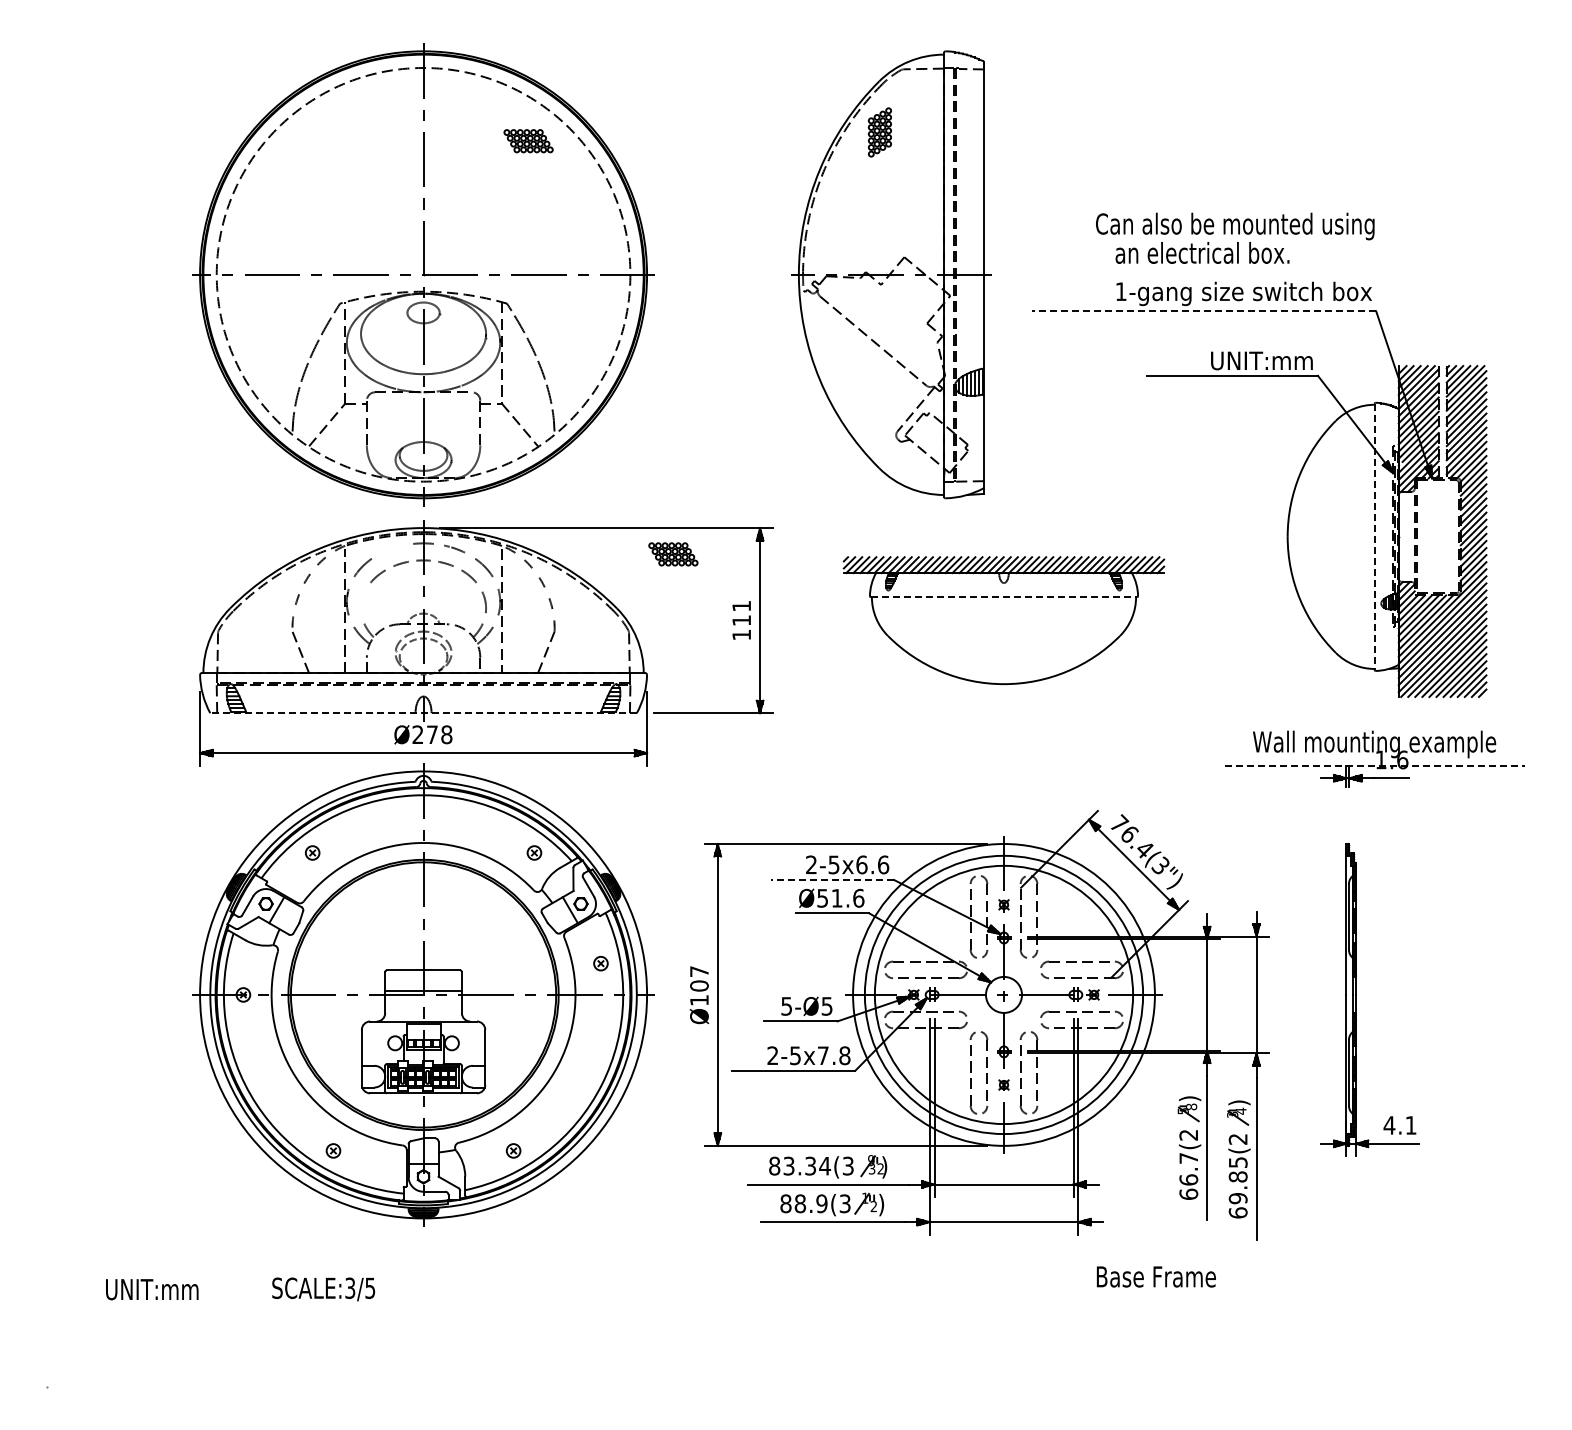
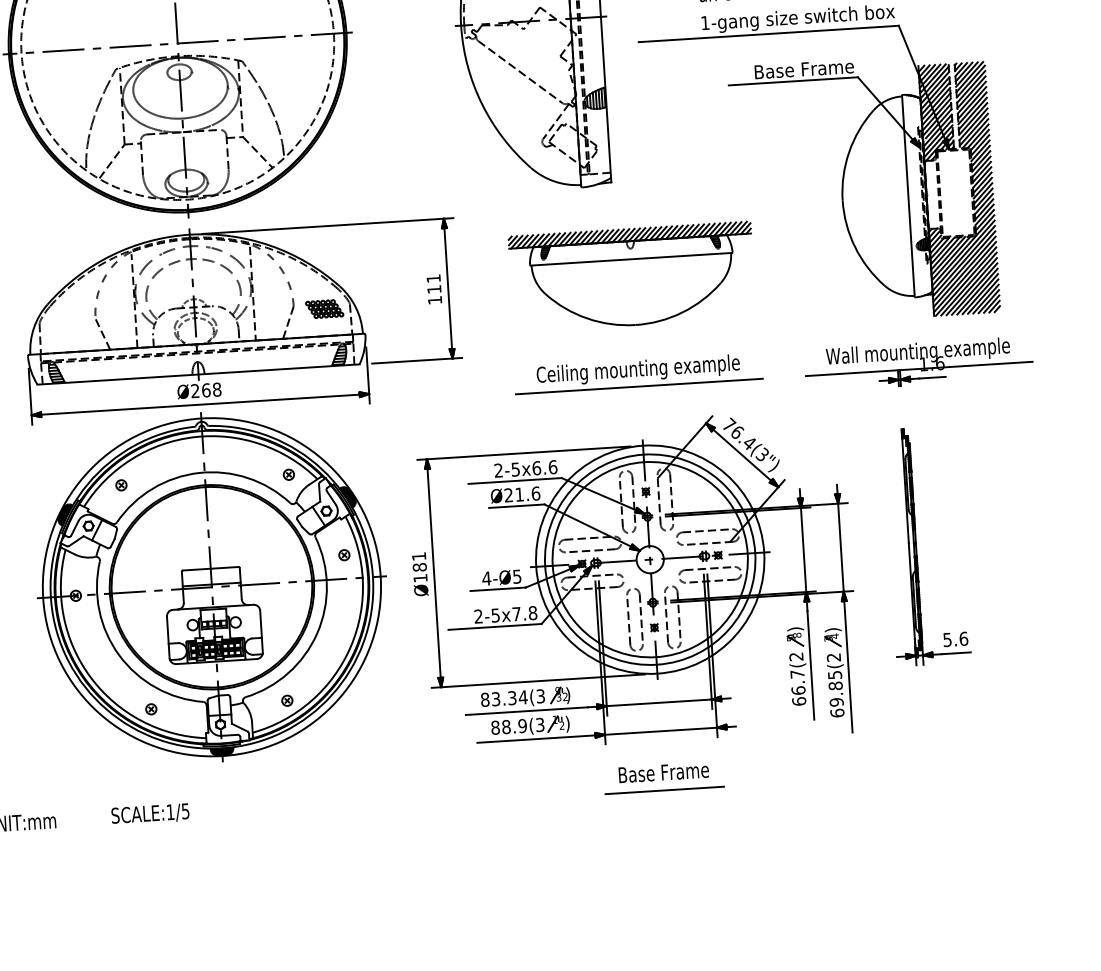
line: (1203, 311) -> (768, 34), dashed -> solid
text: (1247, 360) -> (803, 69), UNIT:mm -> Base Frame
line: (1374, 537) -> (908, 196), dashed -> solid
line: (392, 548) -> (167, 251), added
part: (673, 554) -> (324, 309), moved
line: (1004, 597) -> (631, 259), dashed -> solid
part: (362, 602) -> (147, 293), added
line: (423, 713) -> (198, 374), dashed -> solid
text: (432, 734) -> (206, 390), Ø278 -> Ø268
part: (1003, 748) -> (638, 373), added
line: (1375, 765) -> (919, 368), dashed -> solid
line: (832, 879) -> (515, 480), dashed -> solid
text: (822, 897) -> (508, 494), Ø51.6 -> Ø21.6
text: (699, 978) -> (419, 561), Ø107 -> Ø181
text: (786, 1006) -> (486, 578), 5-Ø5 -> 4-Ø5
text: (1399, 1125) -> (955, 639), 4.1 -> 5.6
text: (1156, 1276) -> (663, 772), moved
text: (350, 1288) -> (170, 812), SCALE:3/5 -> SCALE:1/5
line: (1003, 1300) -> (664, 790), added

